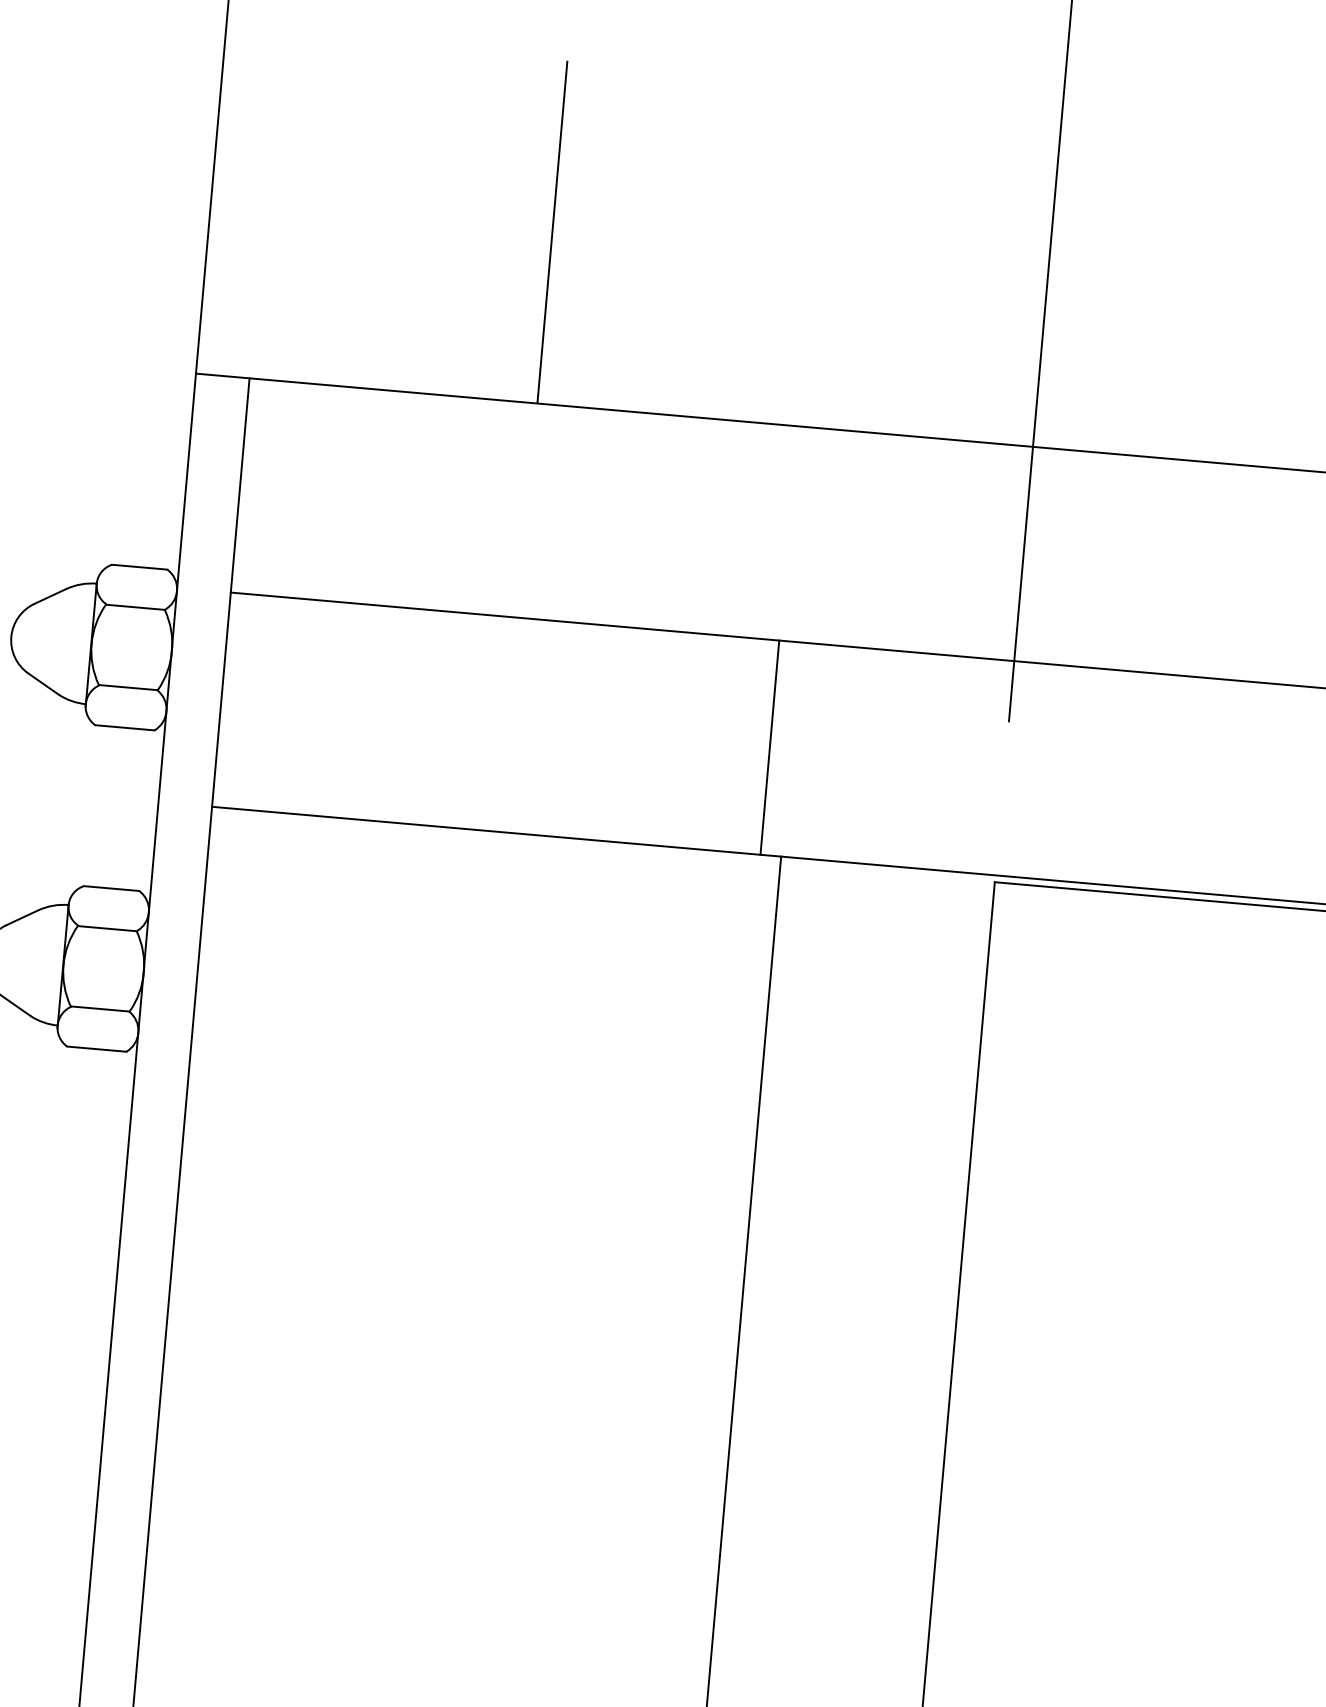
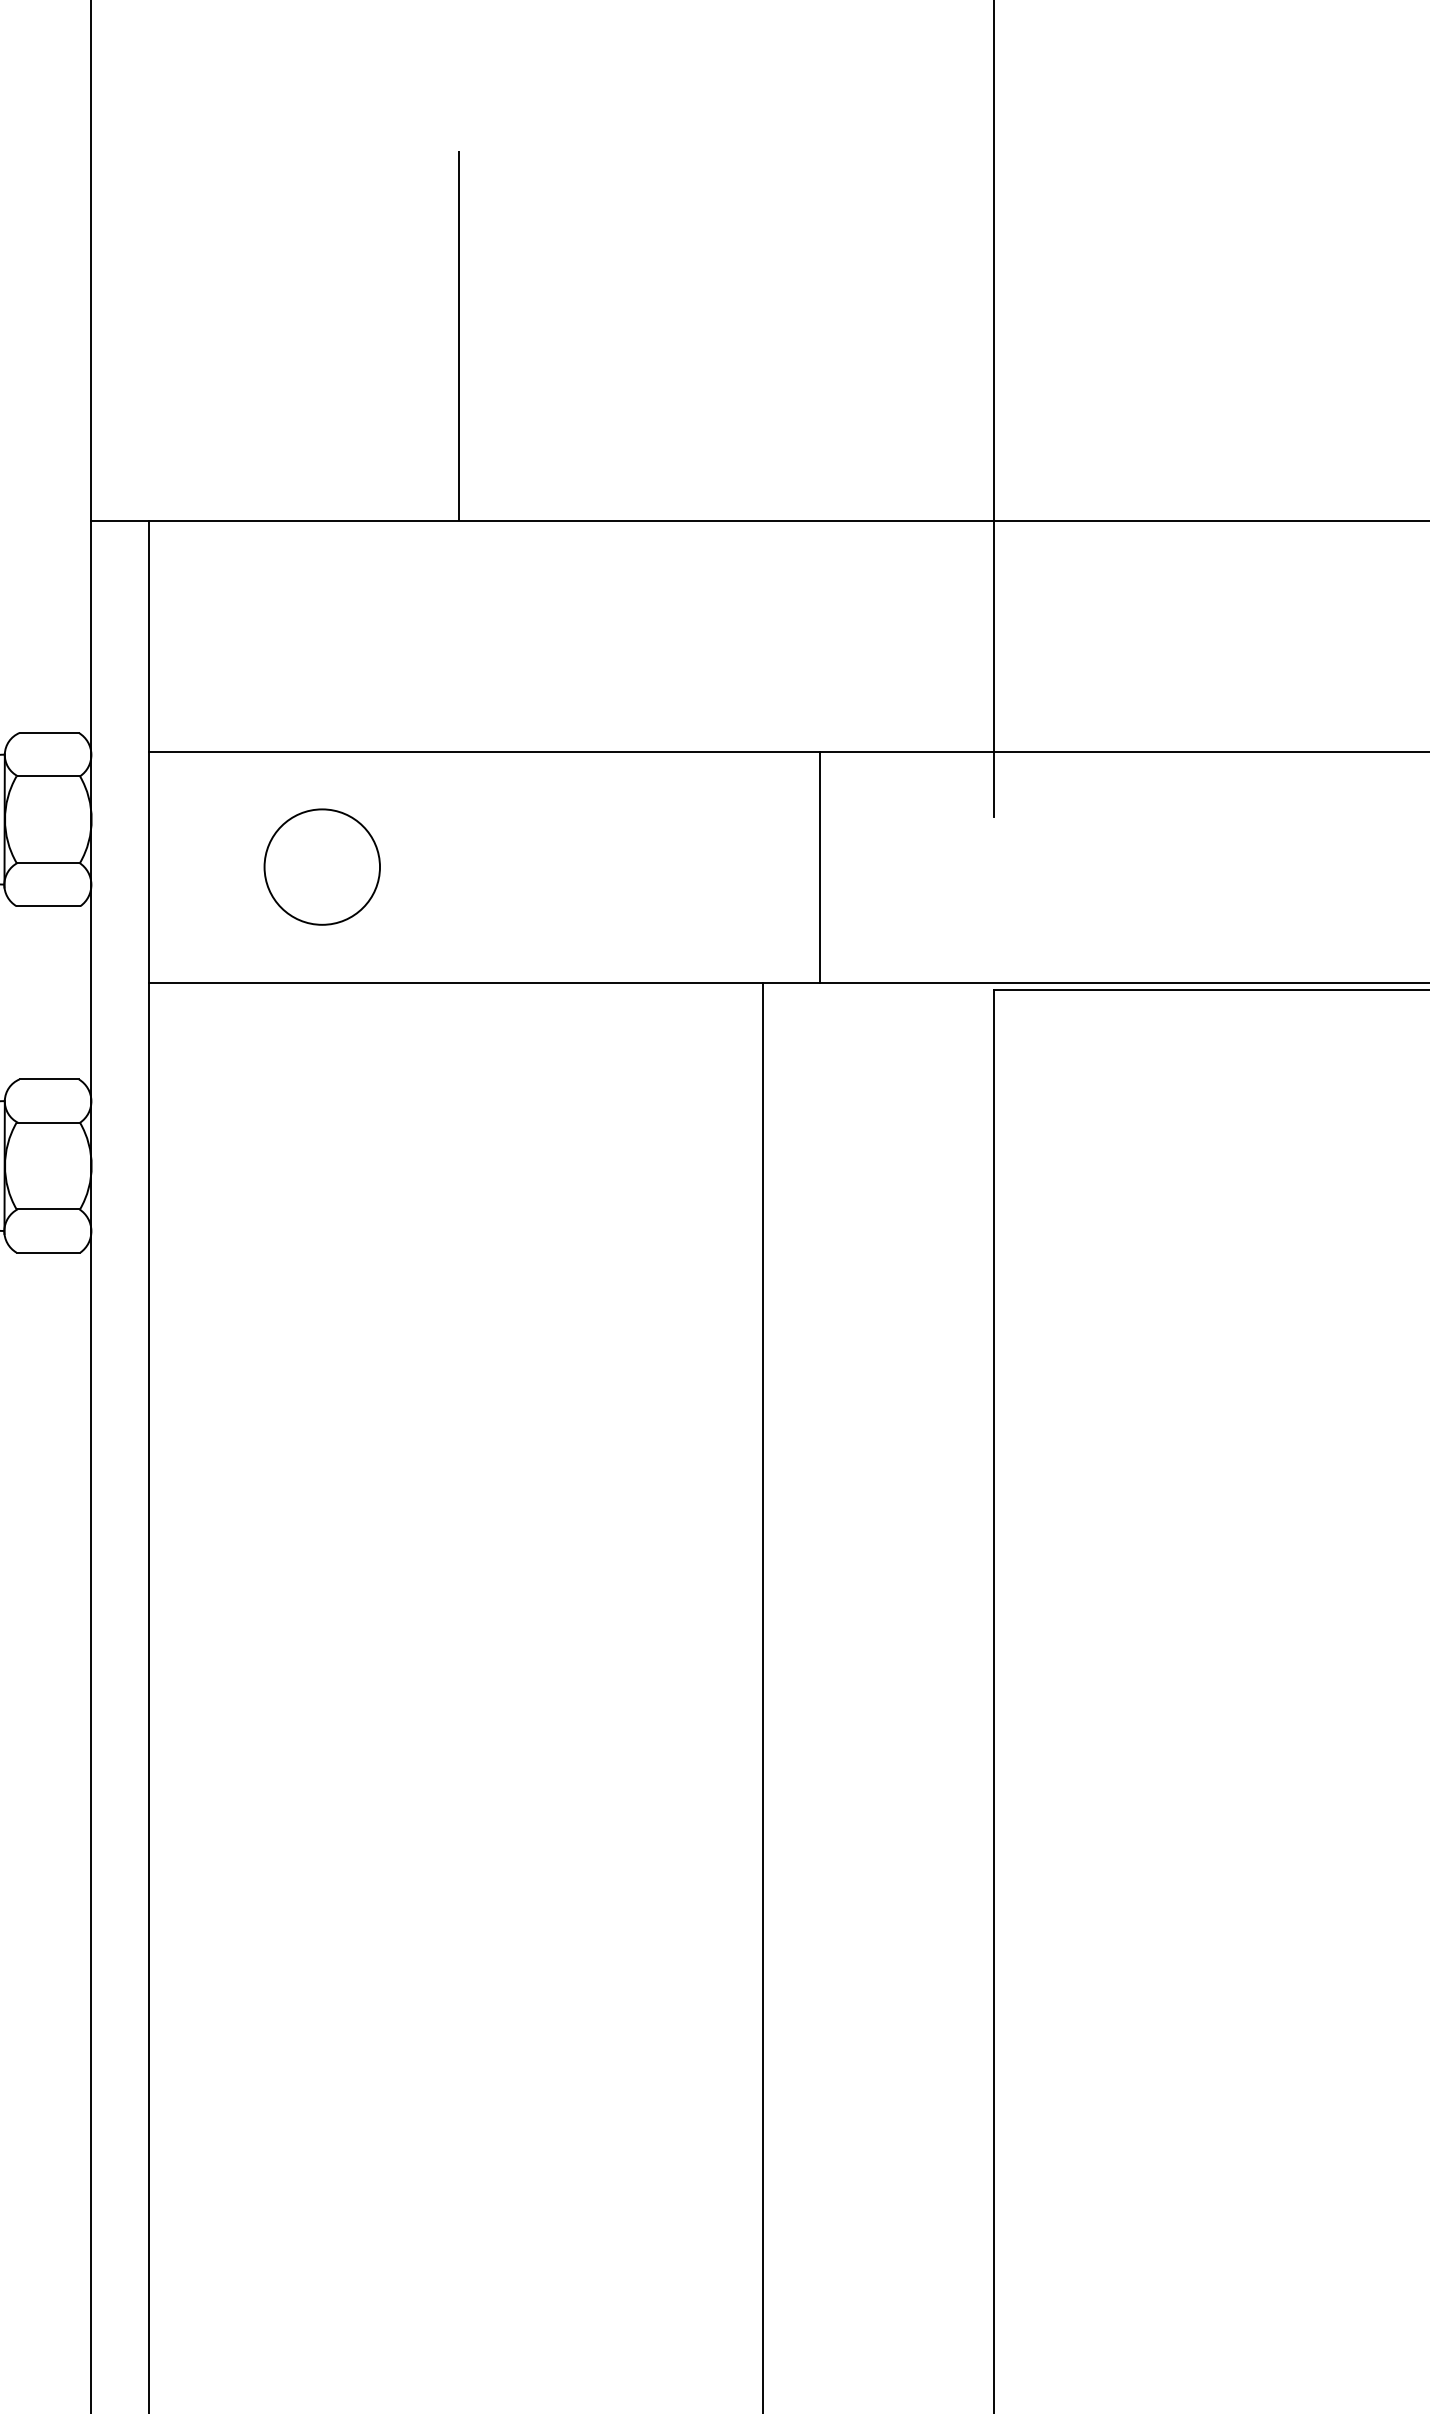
circle: (381, 713) -> (321, 866), added
line: (770, 747) -> (820, 866), moved

